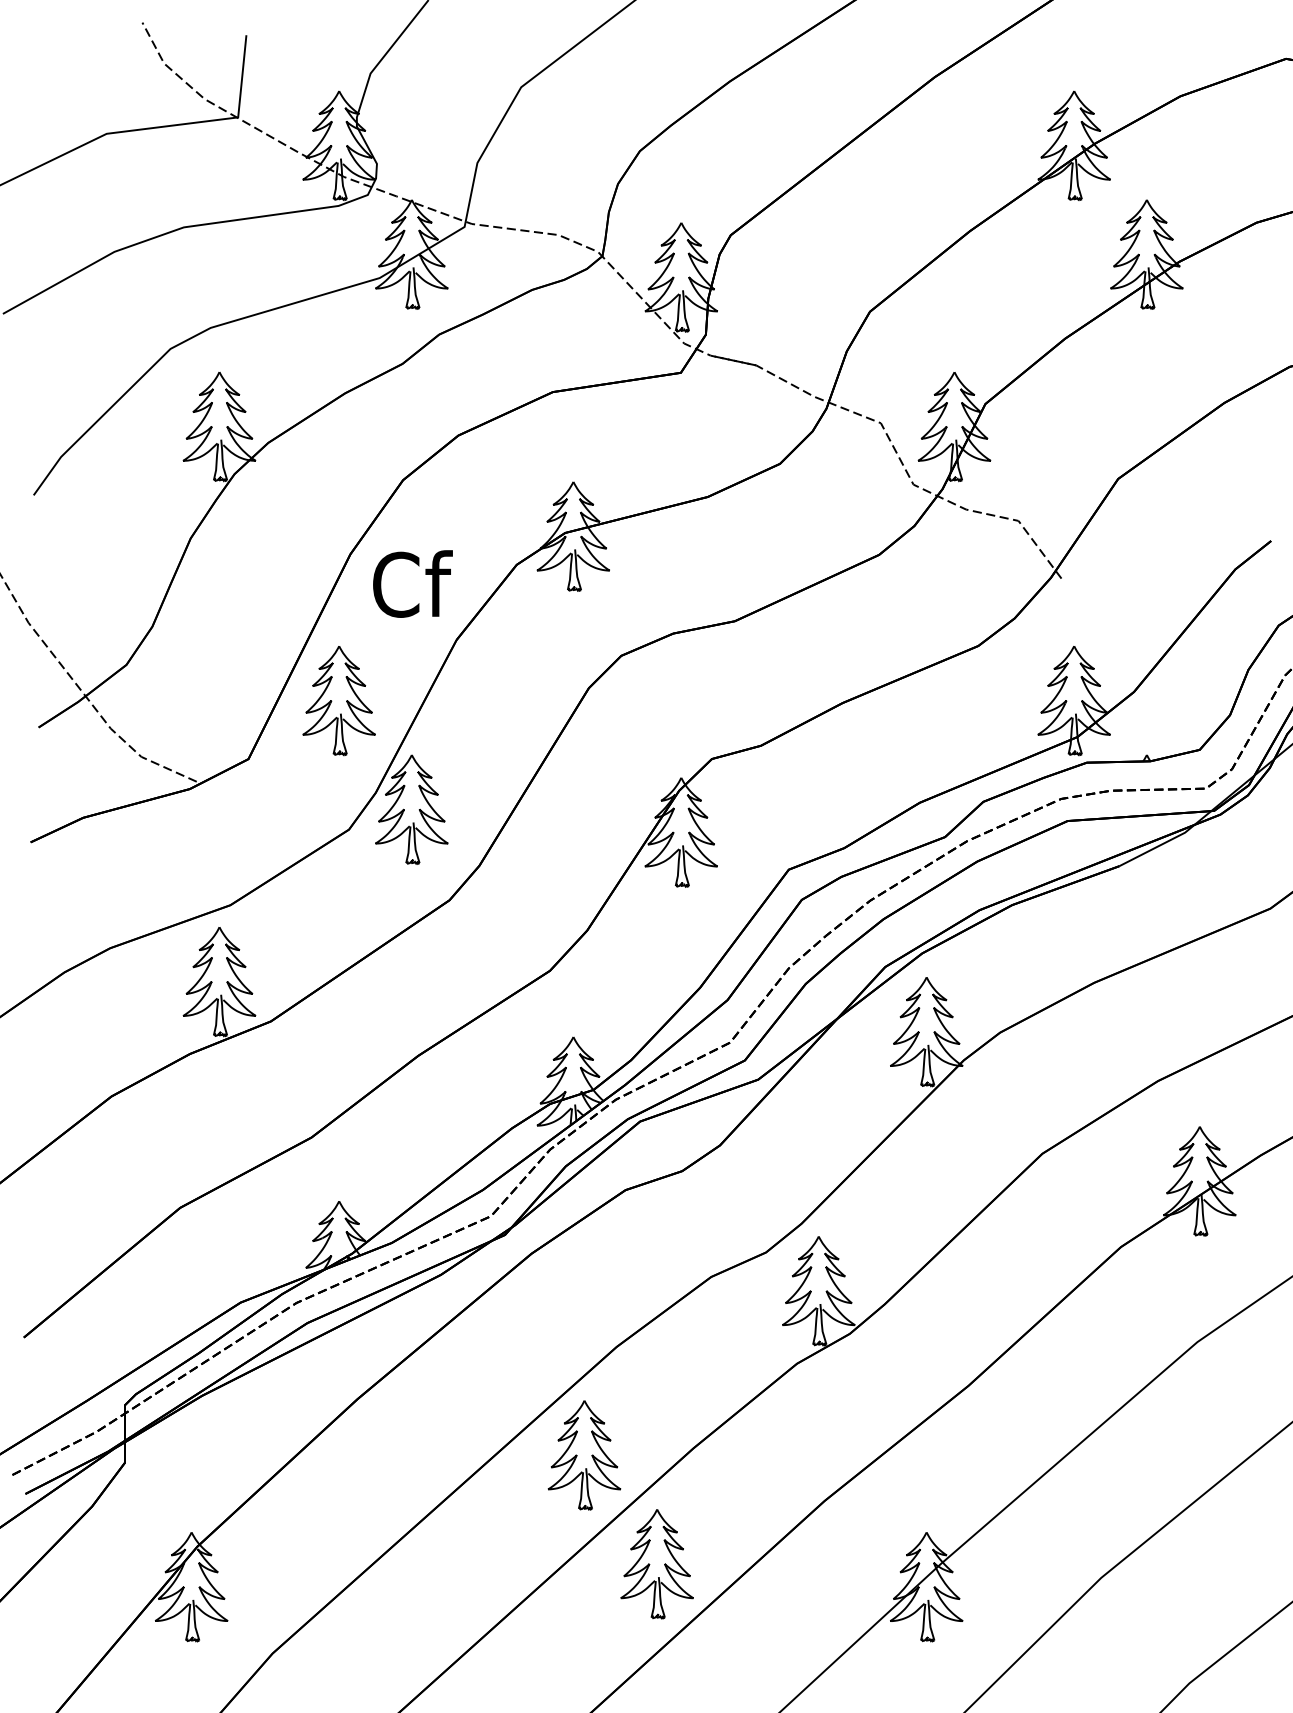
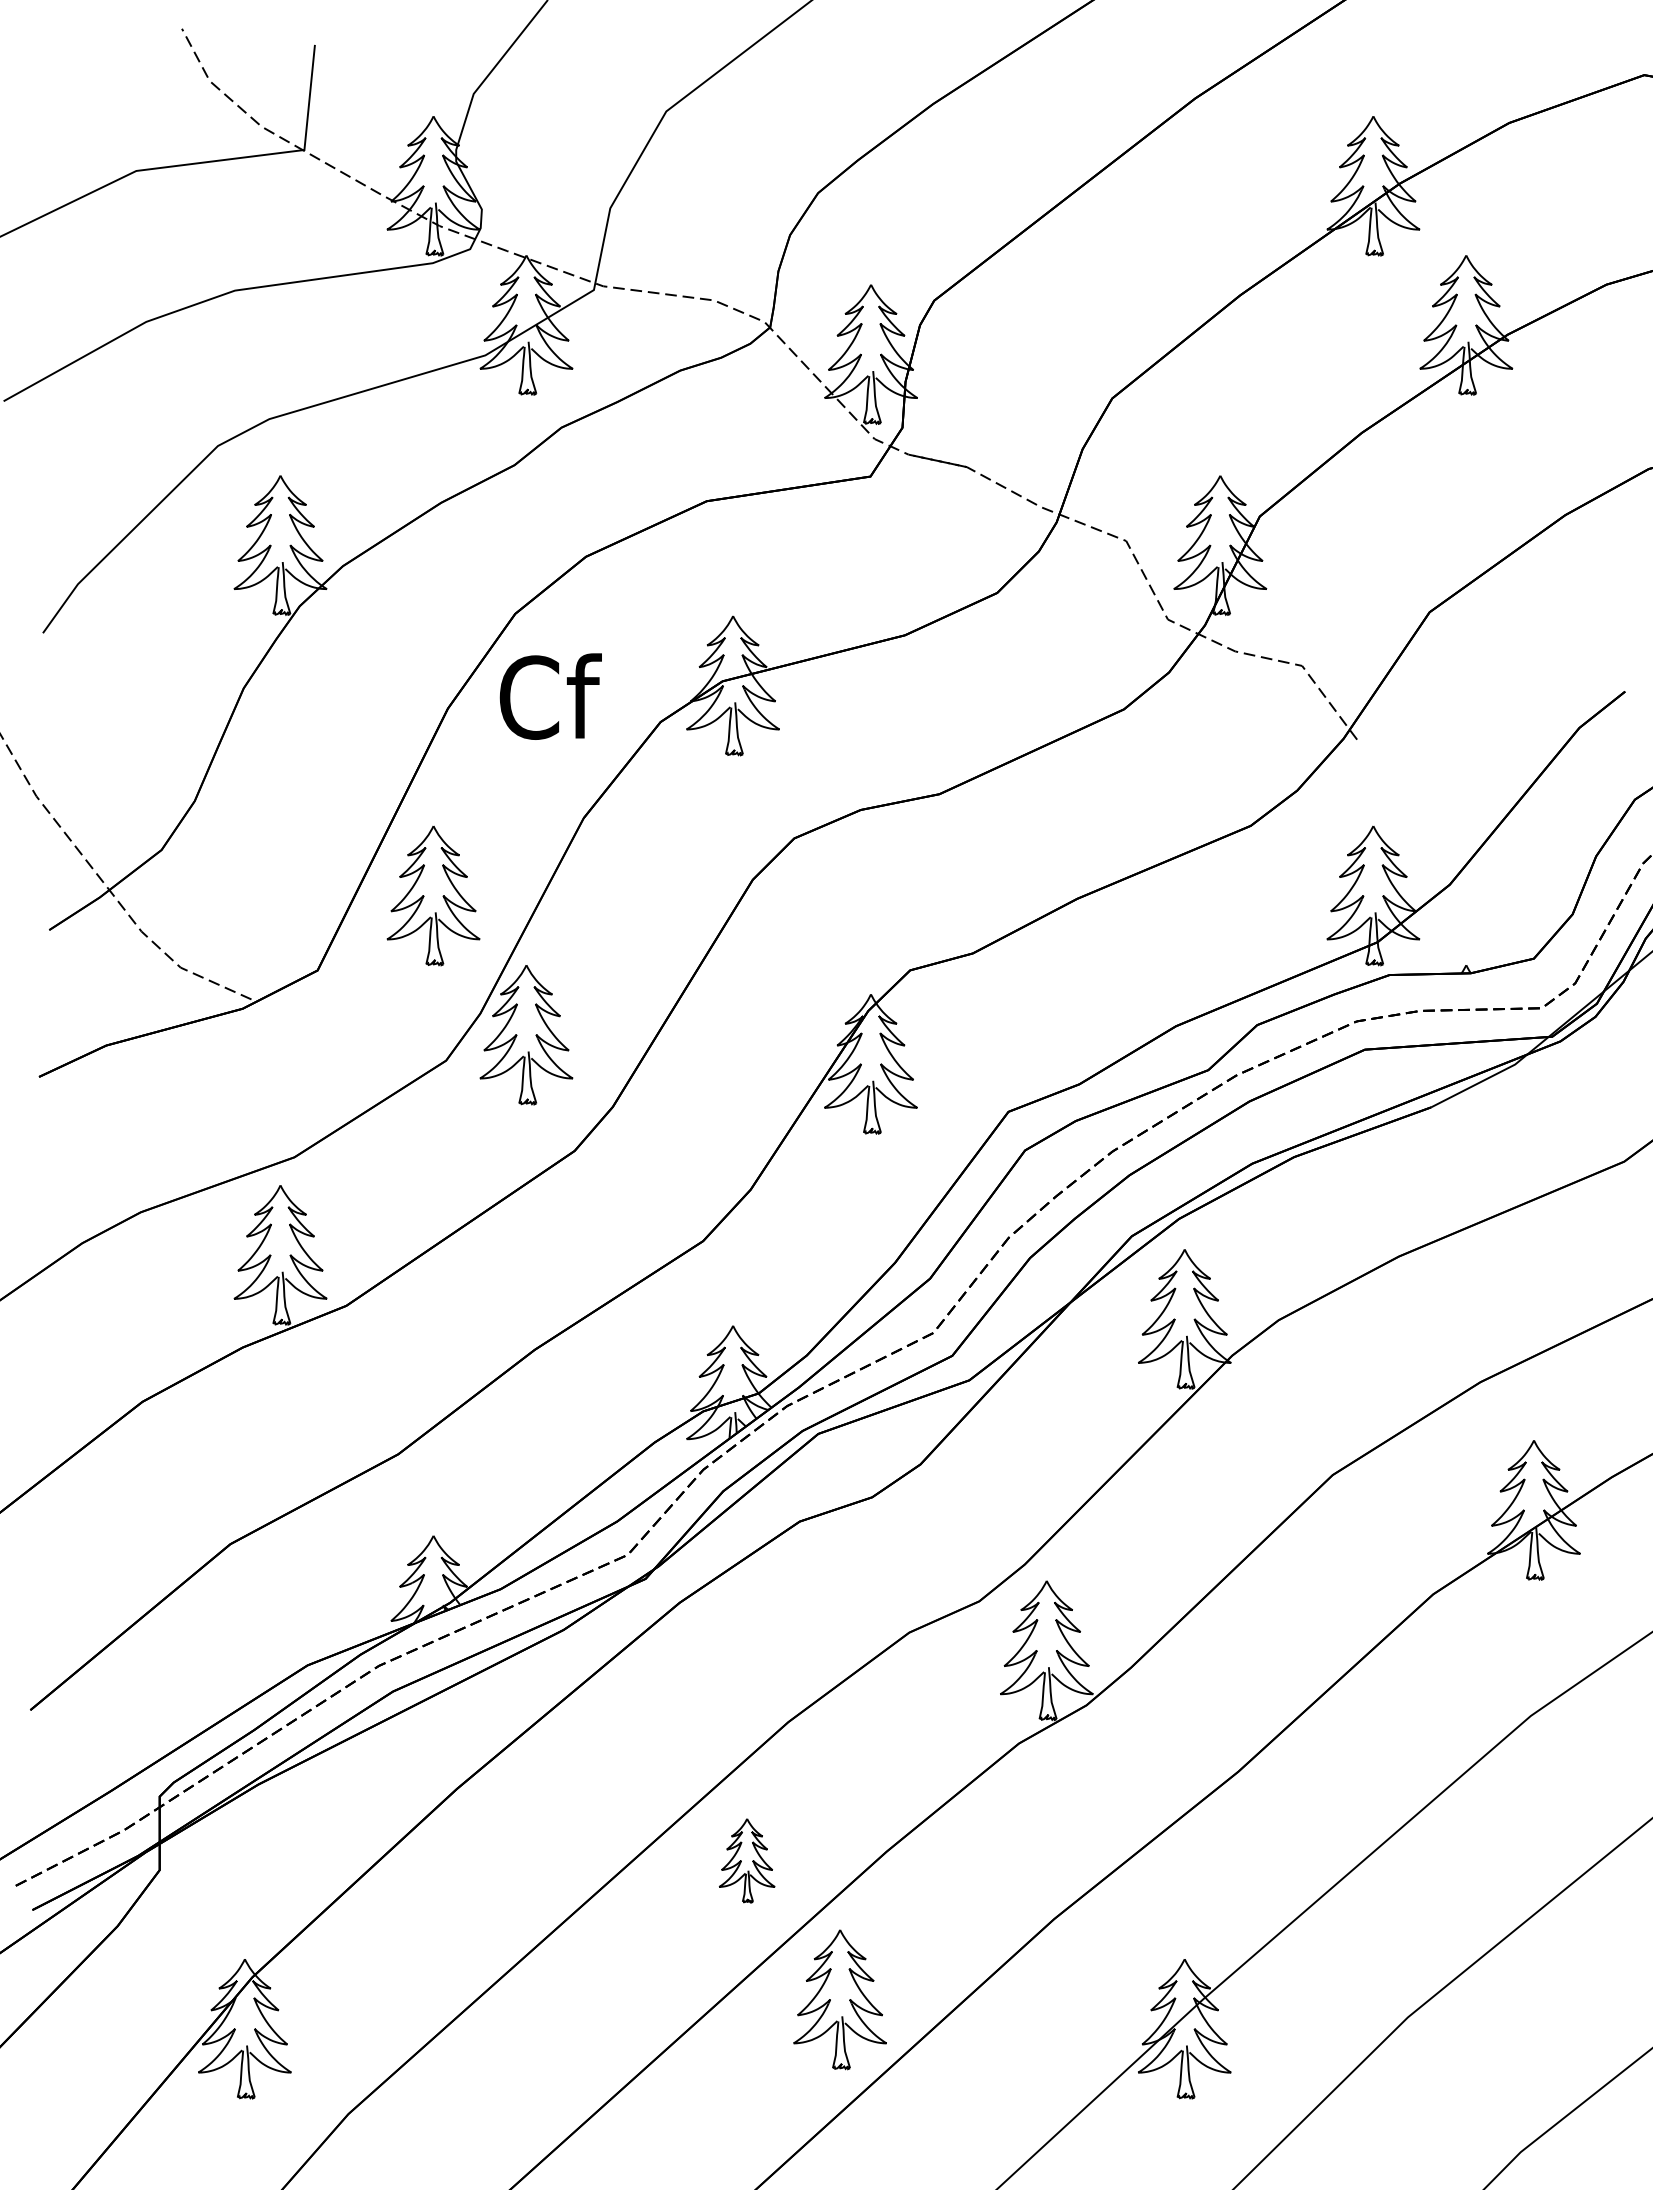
text: (412, 583) -> (550, 696), moved
part: (583, 1455) -> (746, 1860), size x0.6

